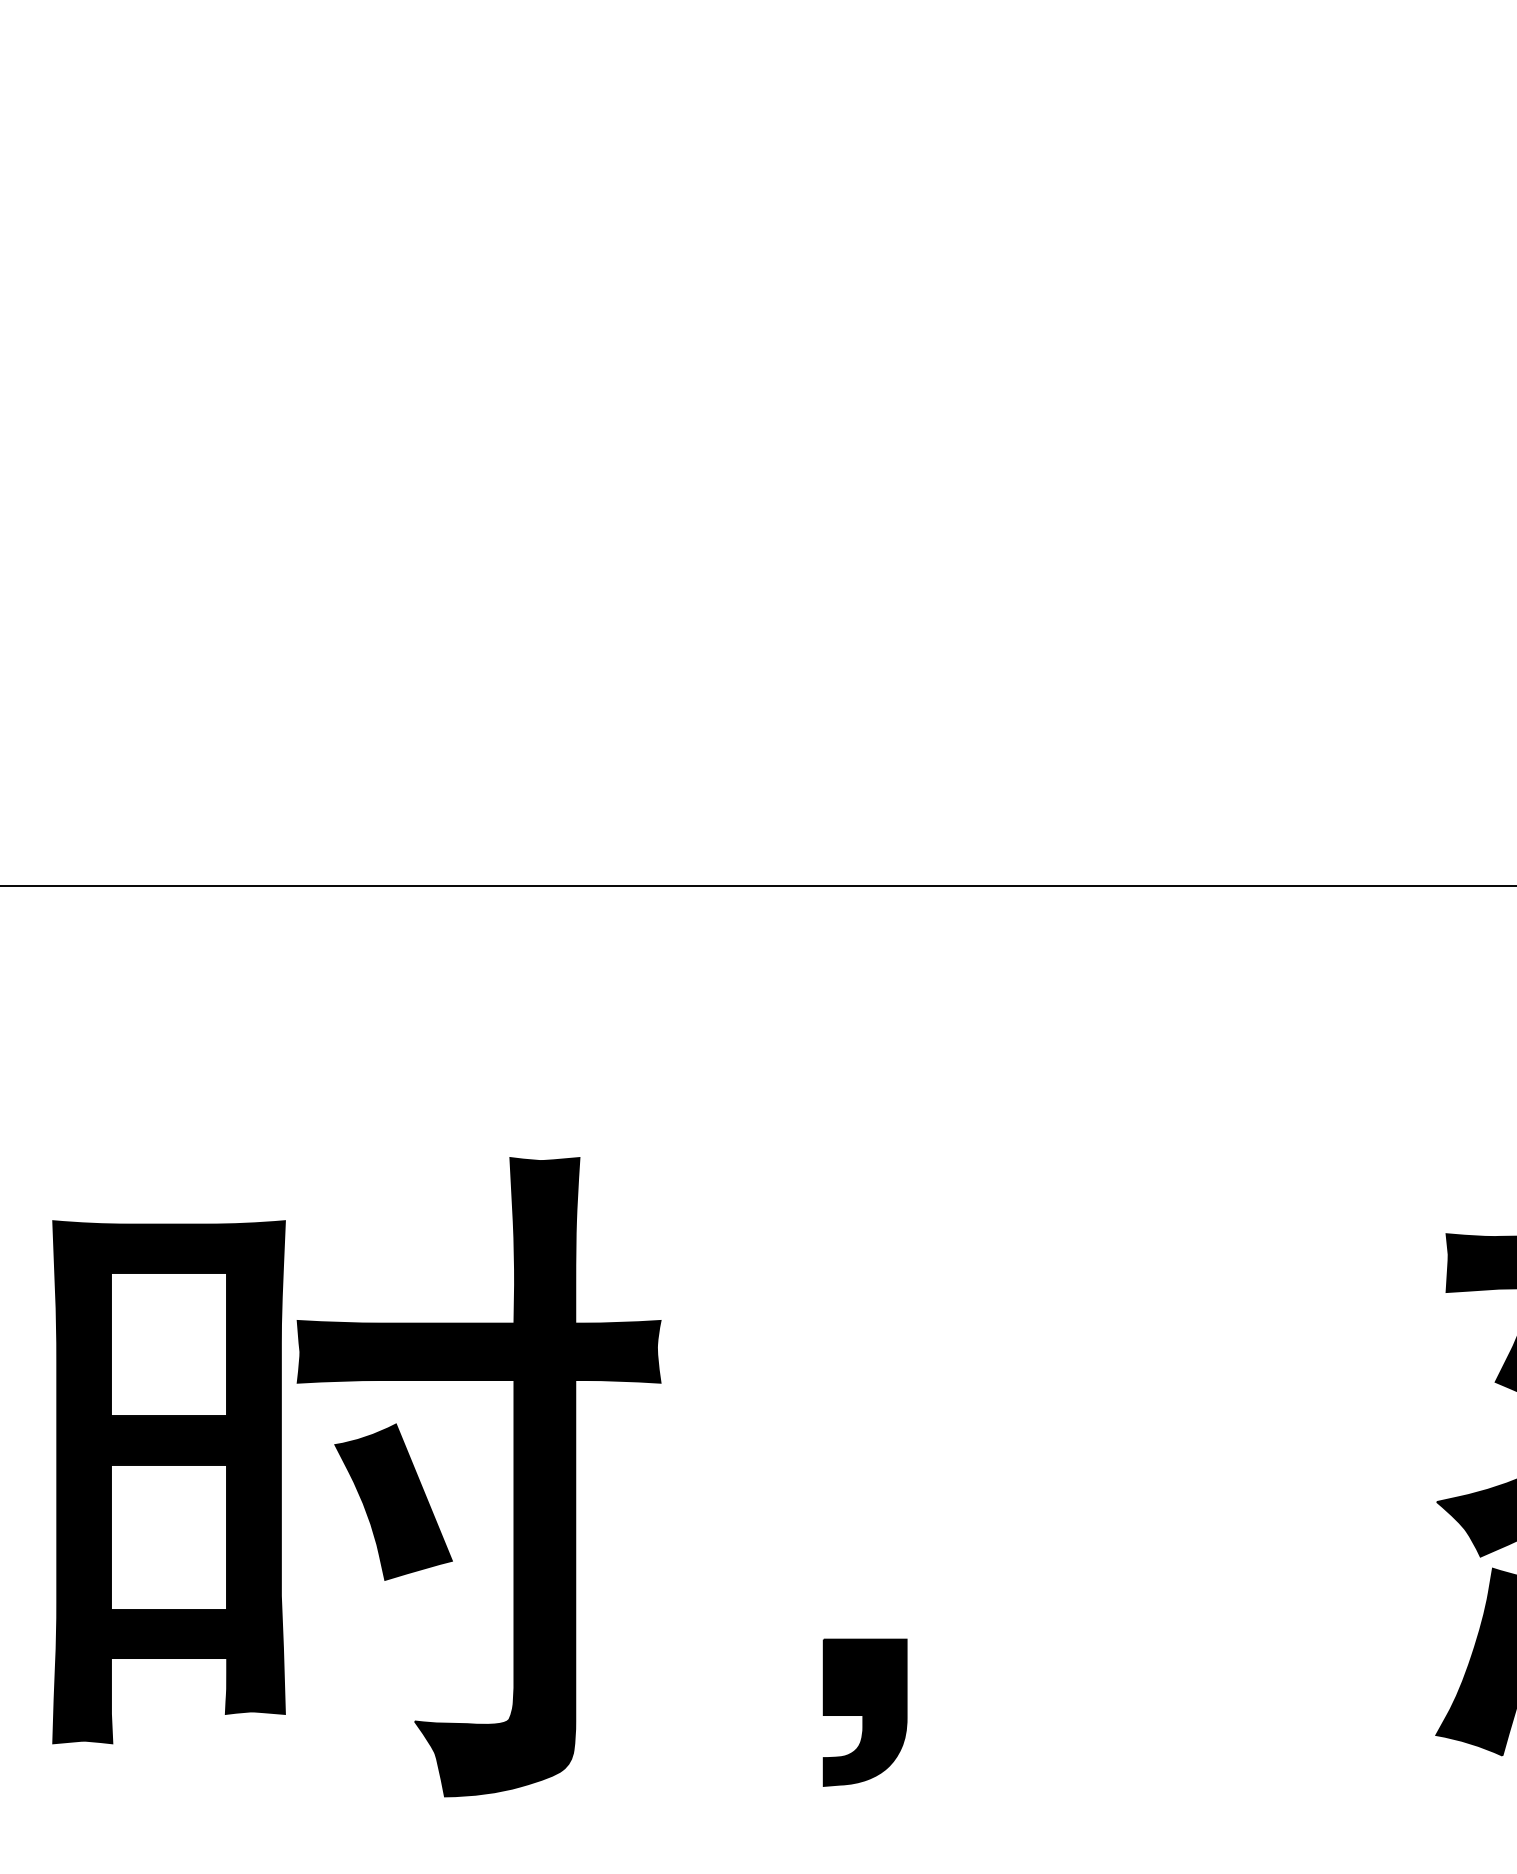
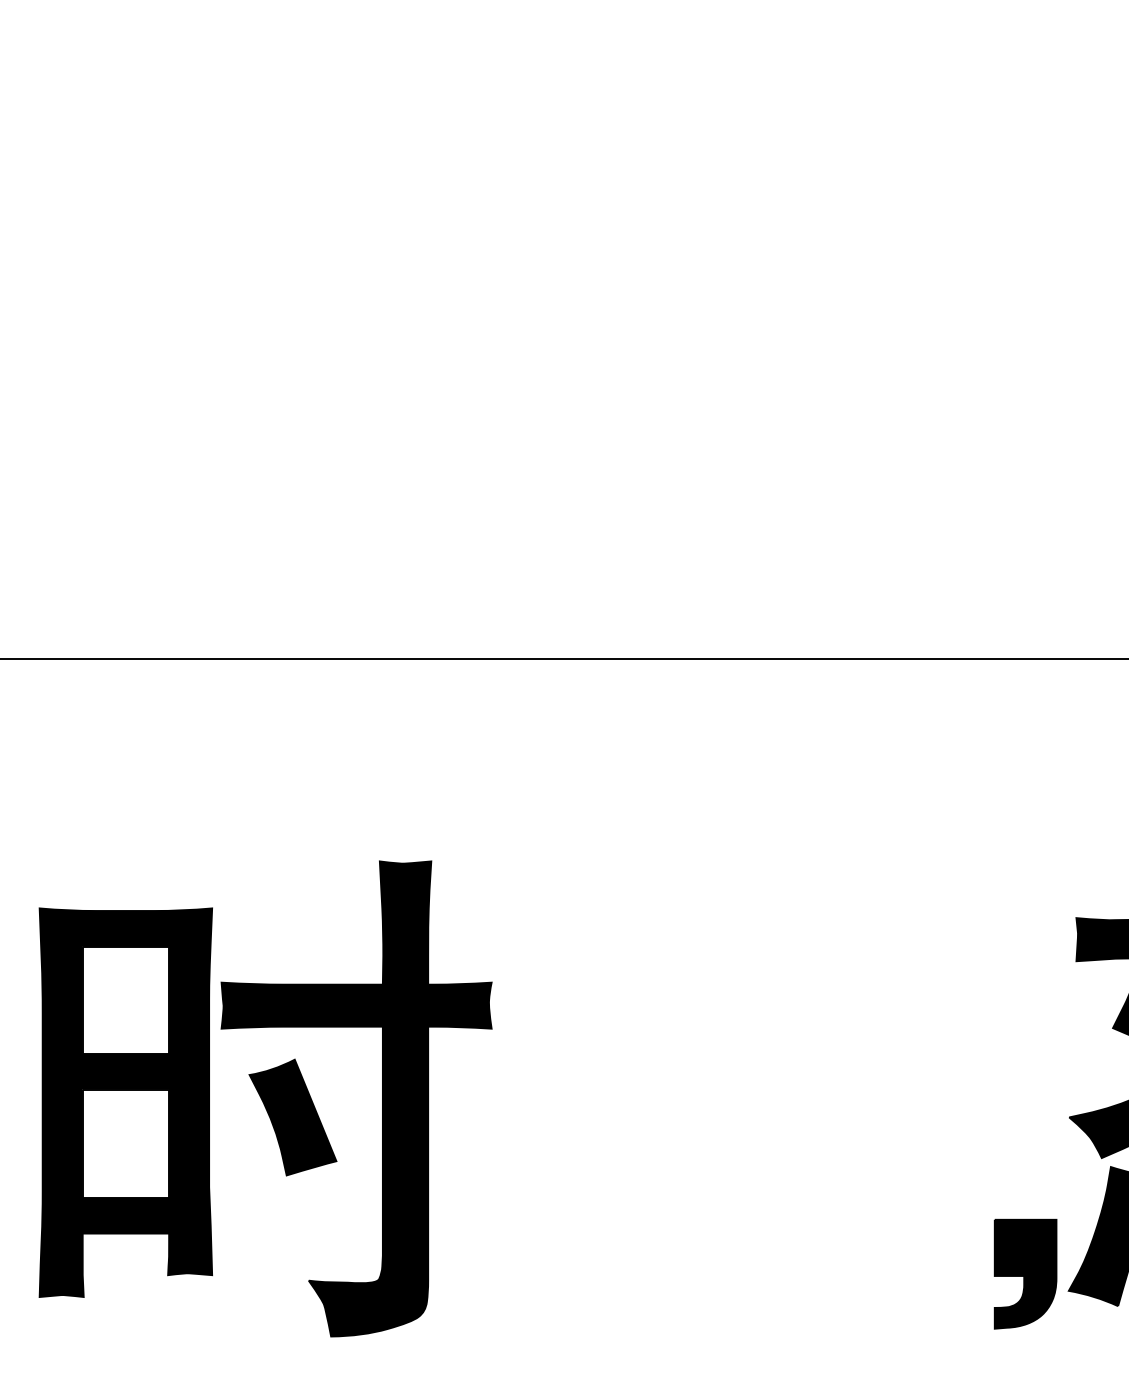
part: (864, 1712) -> (1025, 1274), moved

